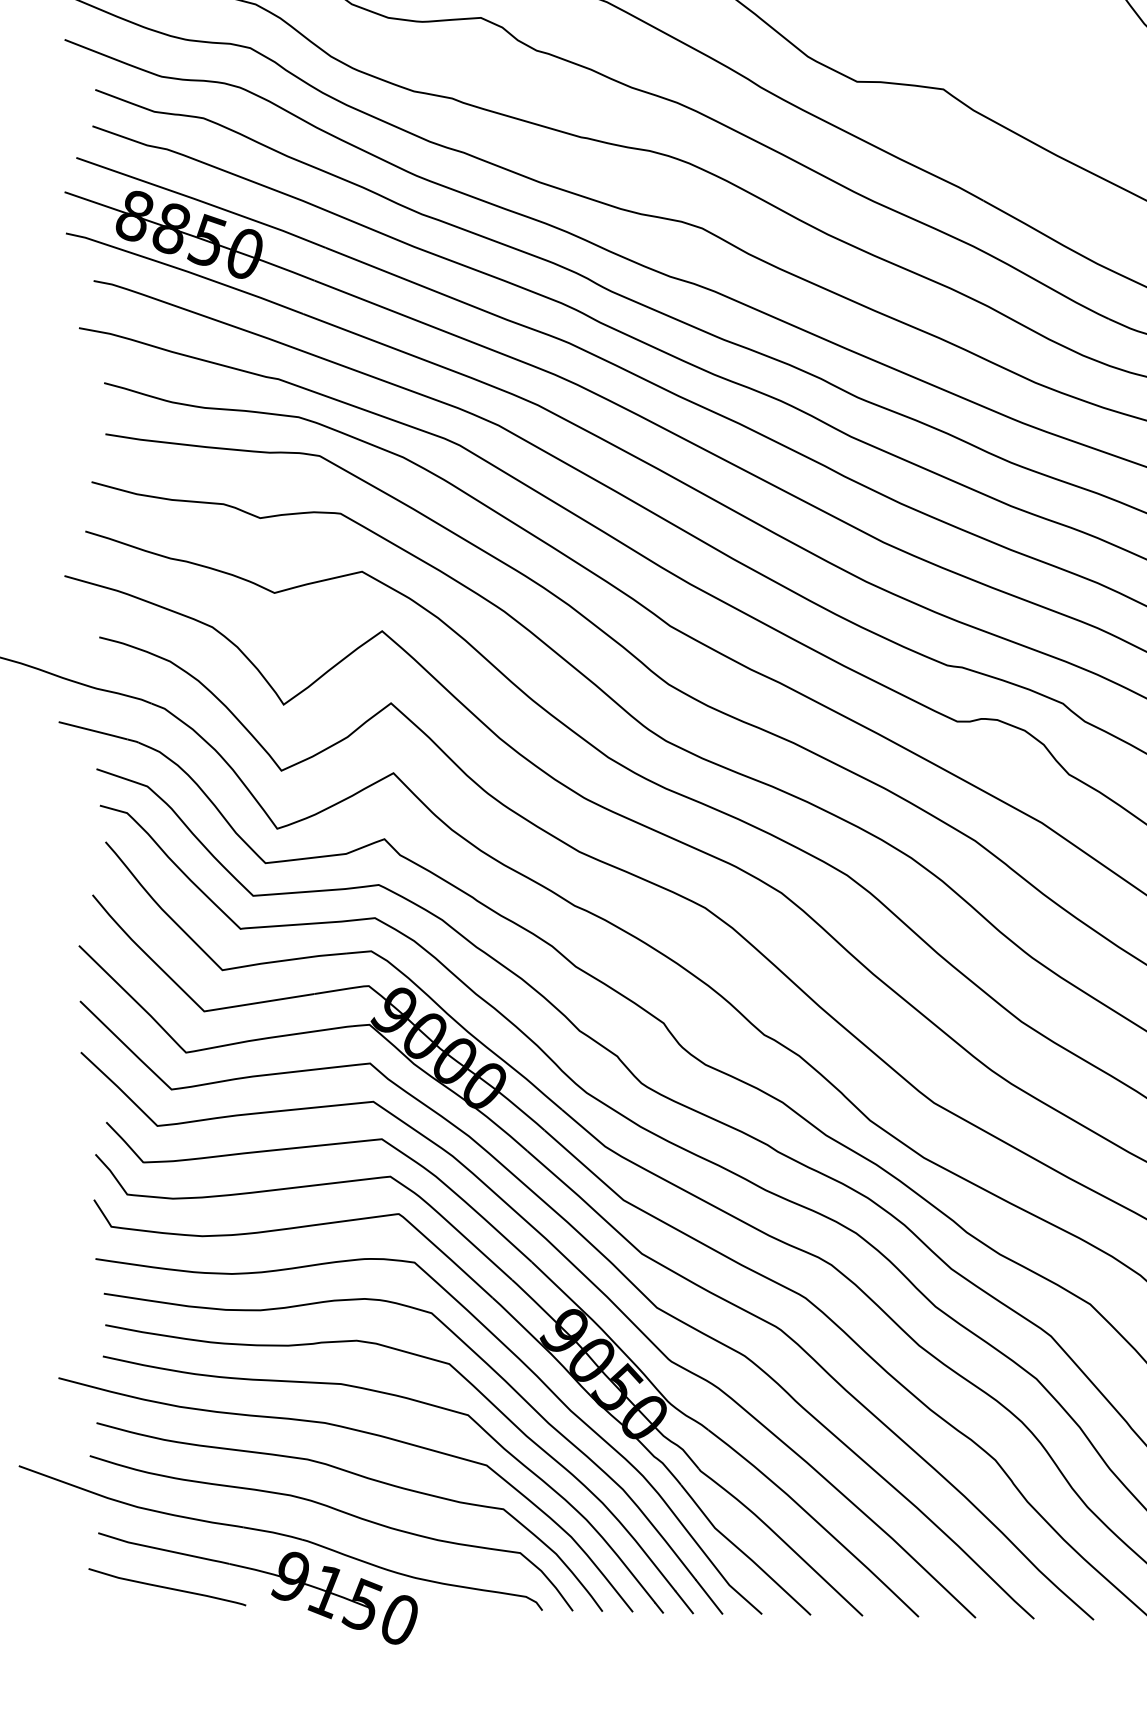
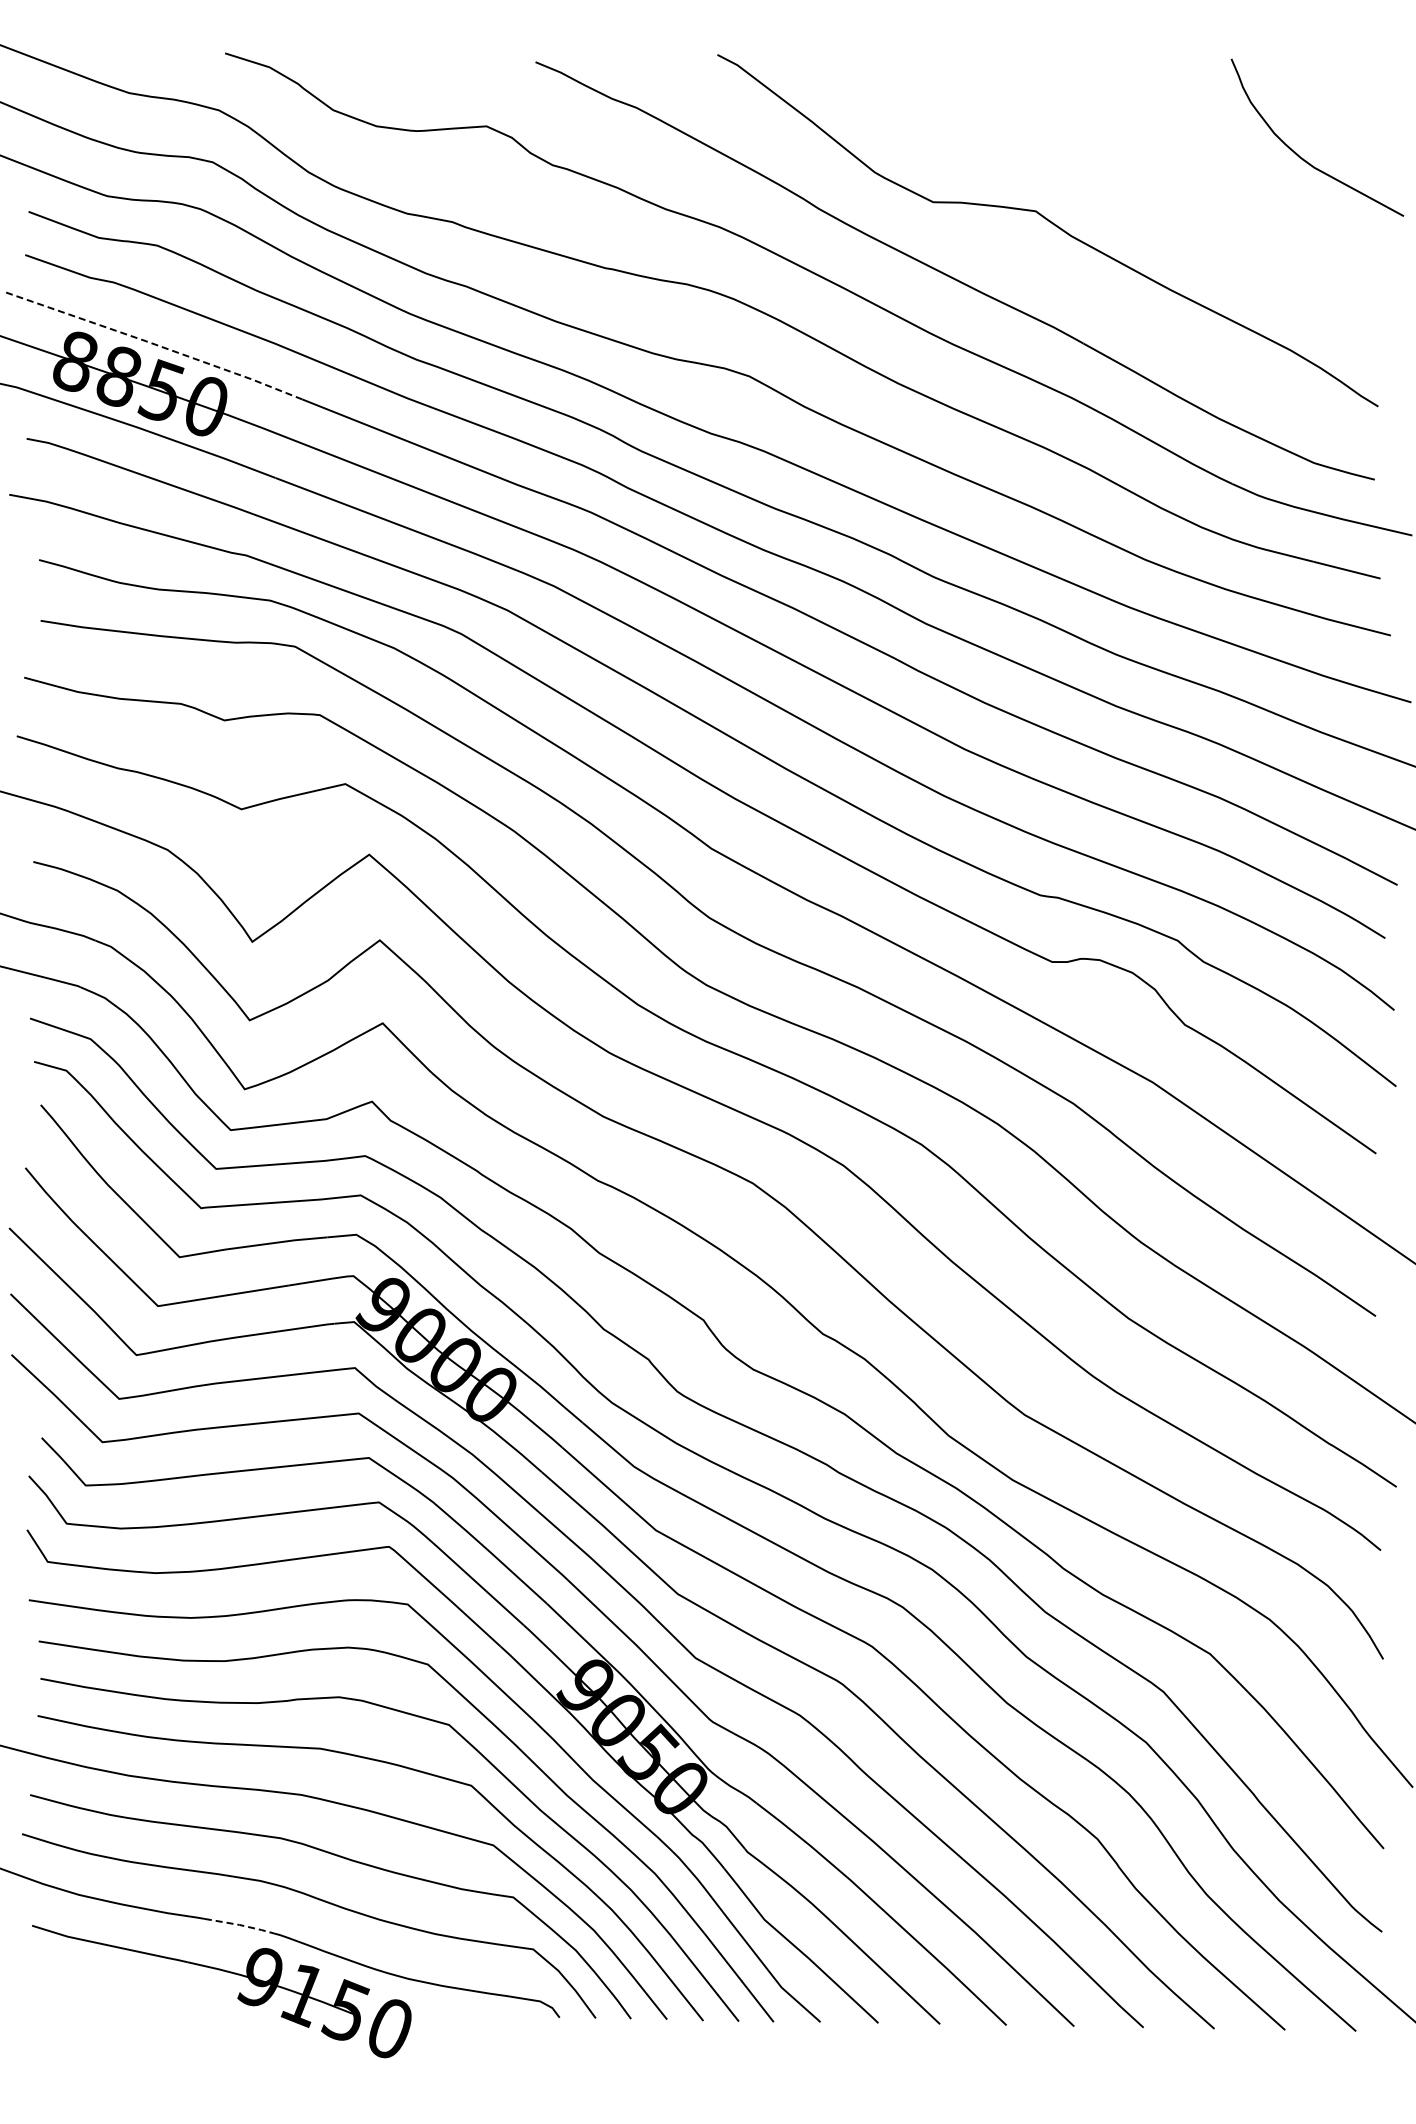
line: (201, 201) -> (154, 344), solid -> dashed
line: (273, 1532) -> (240, 1925), solid -> dashed
curve: (166, 1586) -> (113, 1989), removed

